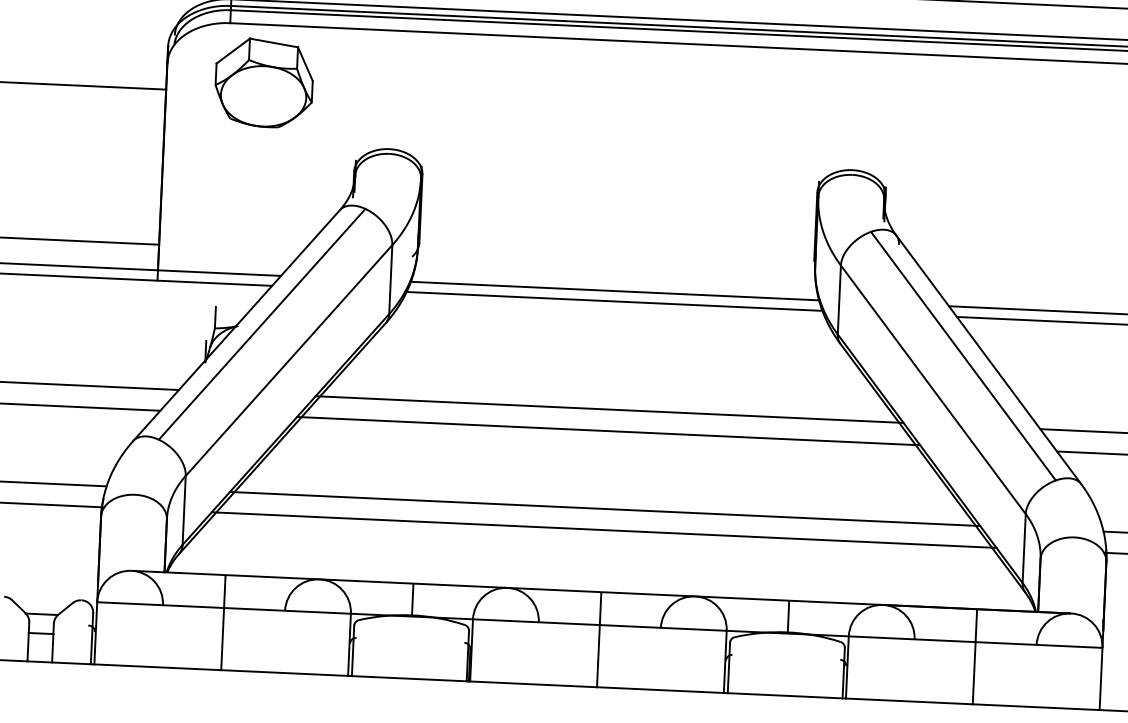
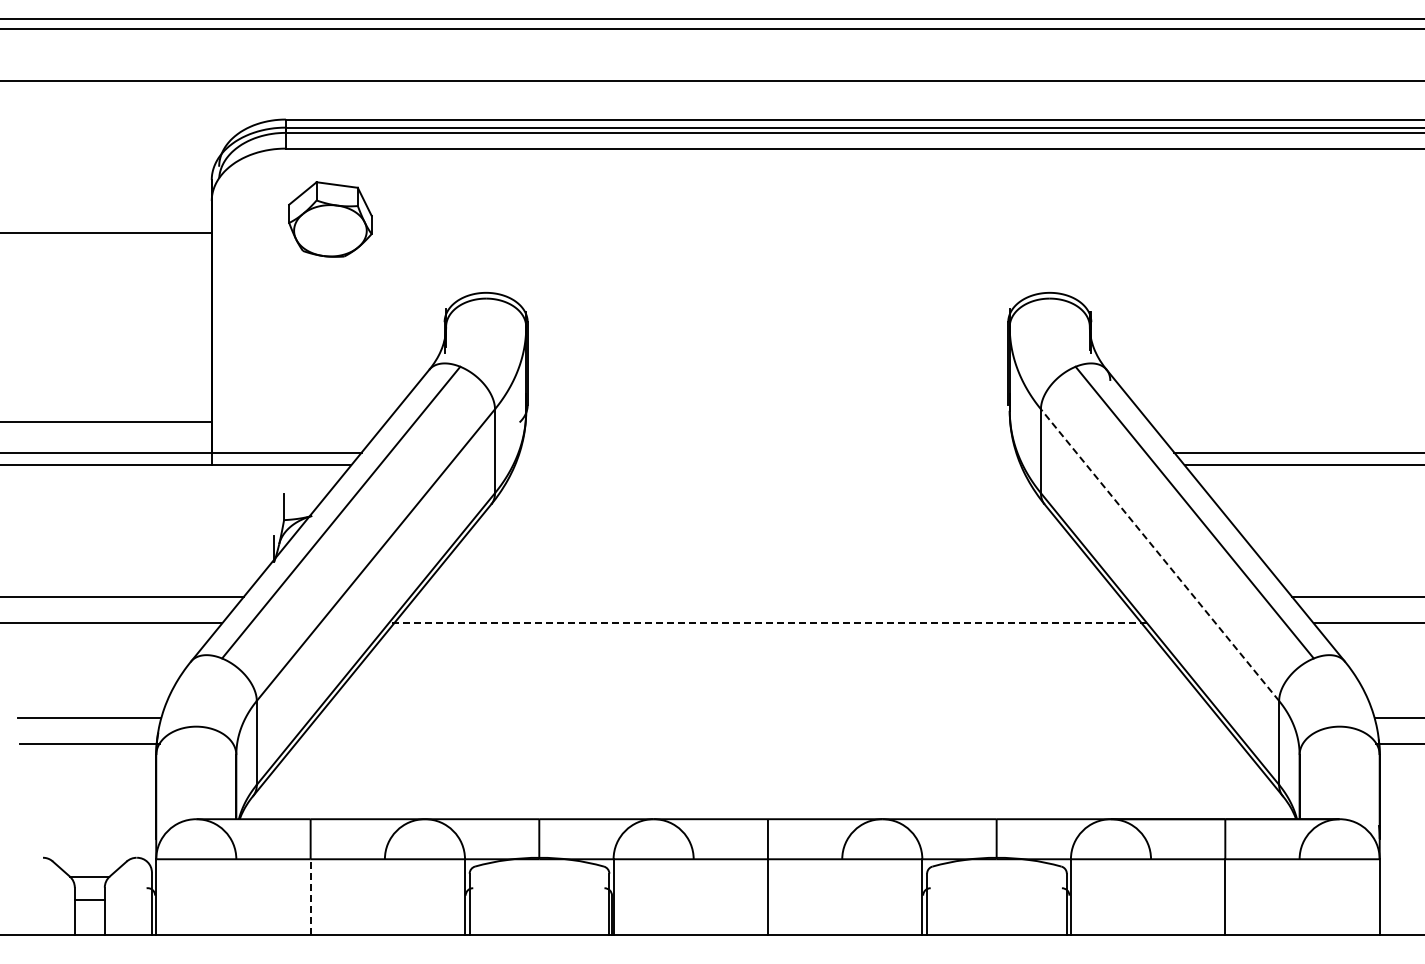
part: (264, 83) -> (330, 219), size x0.7
line: (614, 290) -> (767, 452), removed
line: (614, 301) -> (767, 465), removed
line: (932, 389) -> (1159, 554), solid -> dashed
line: (609, 409) -> (767, 597), removed
line: (608, 431) -> (767, 623), solid -> dashed
line: (604, 508) -> (767, 717), removed
line: (603, 529) -> (767, 743), removed
line: (222, 639) -> (310, 897), solid -> dashed

